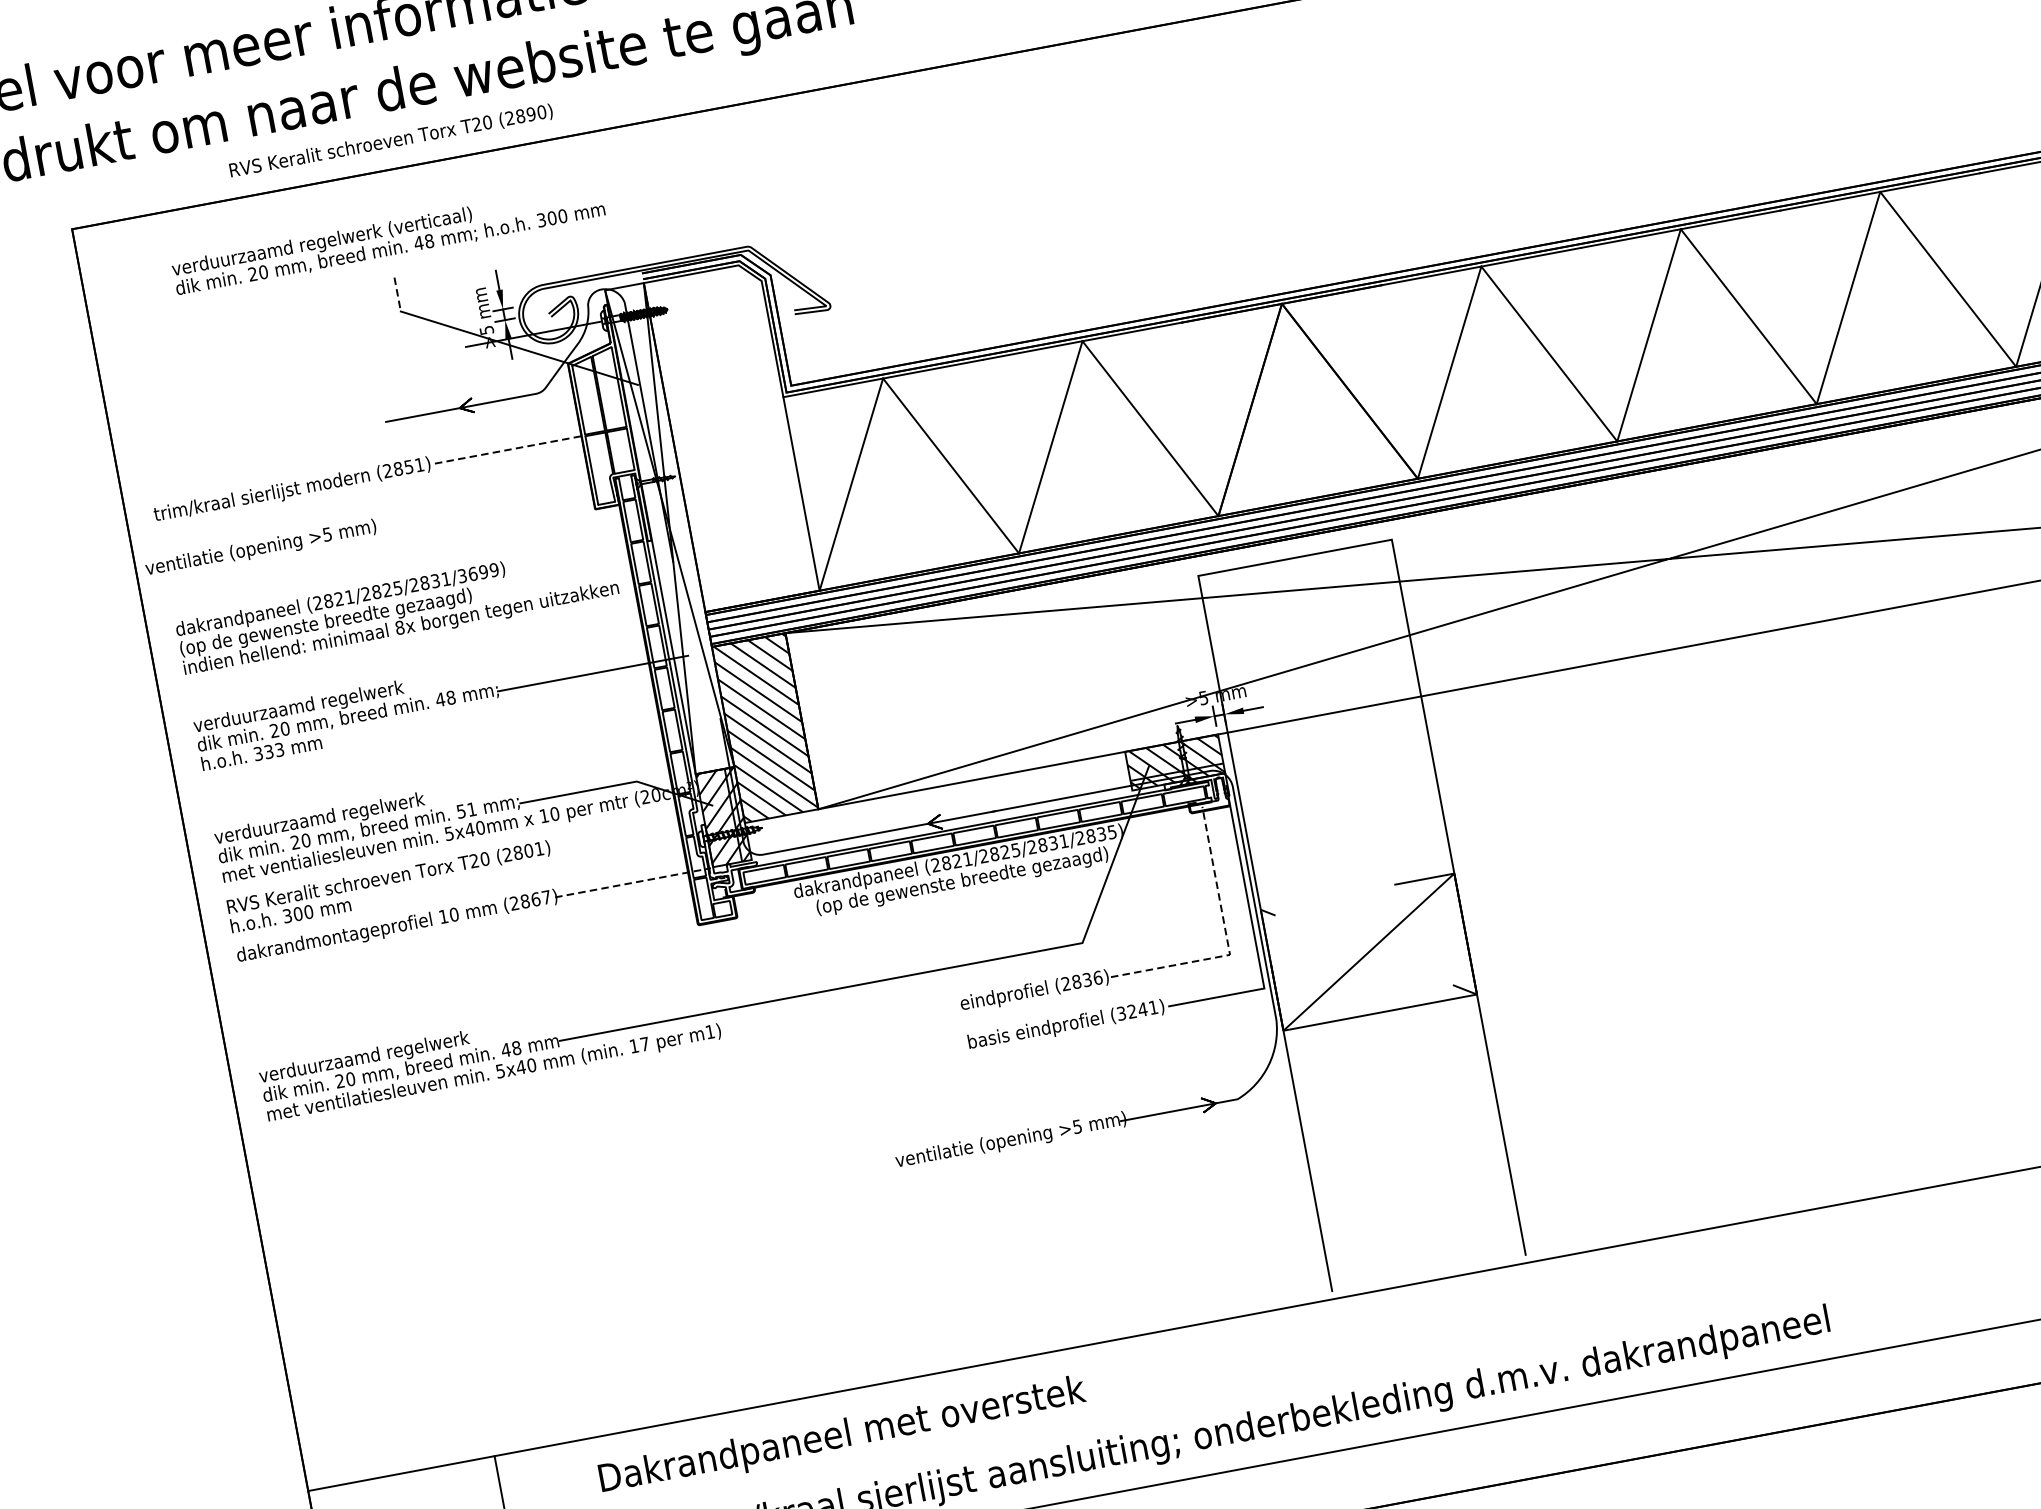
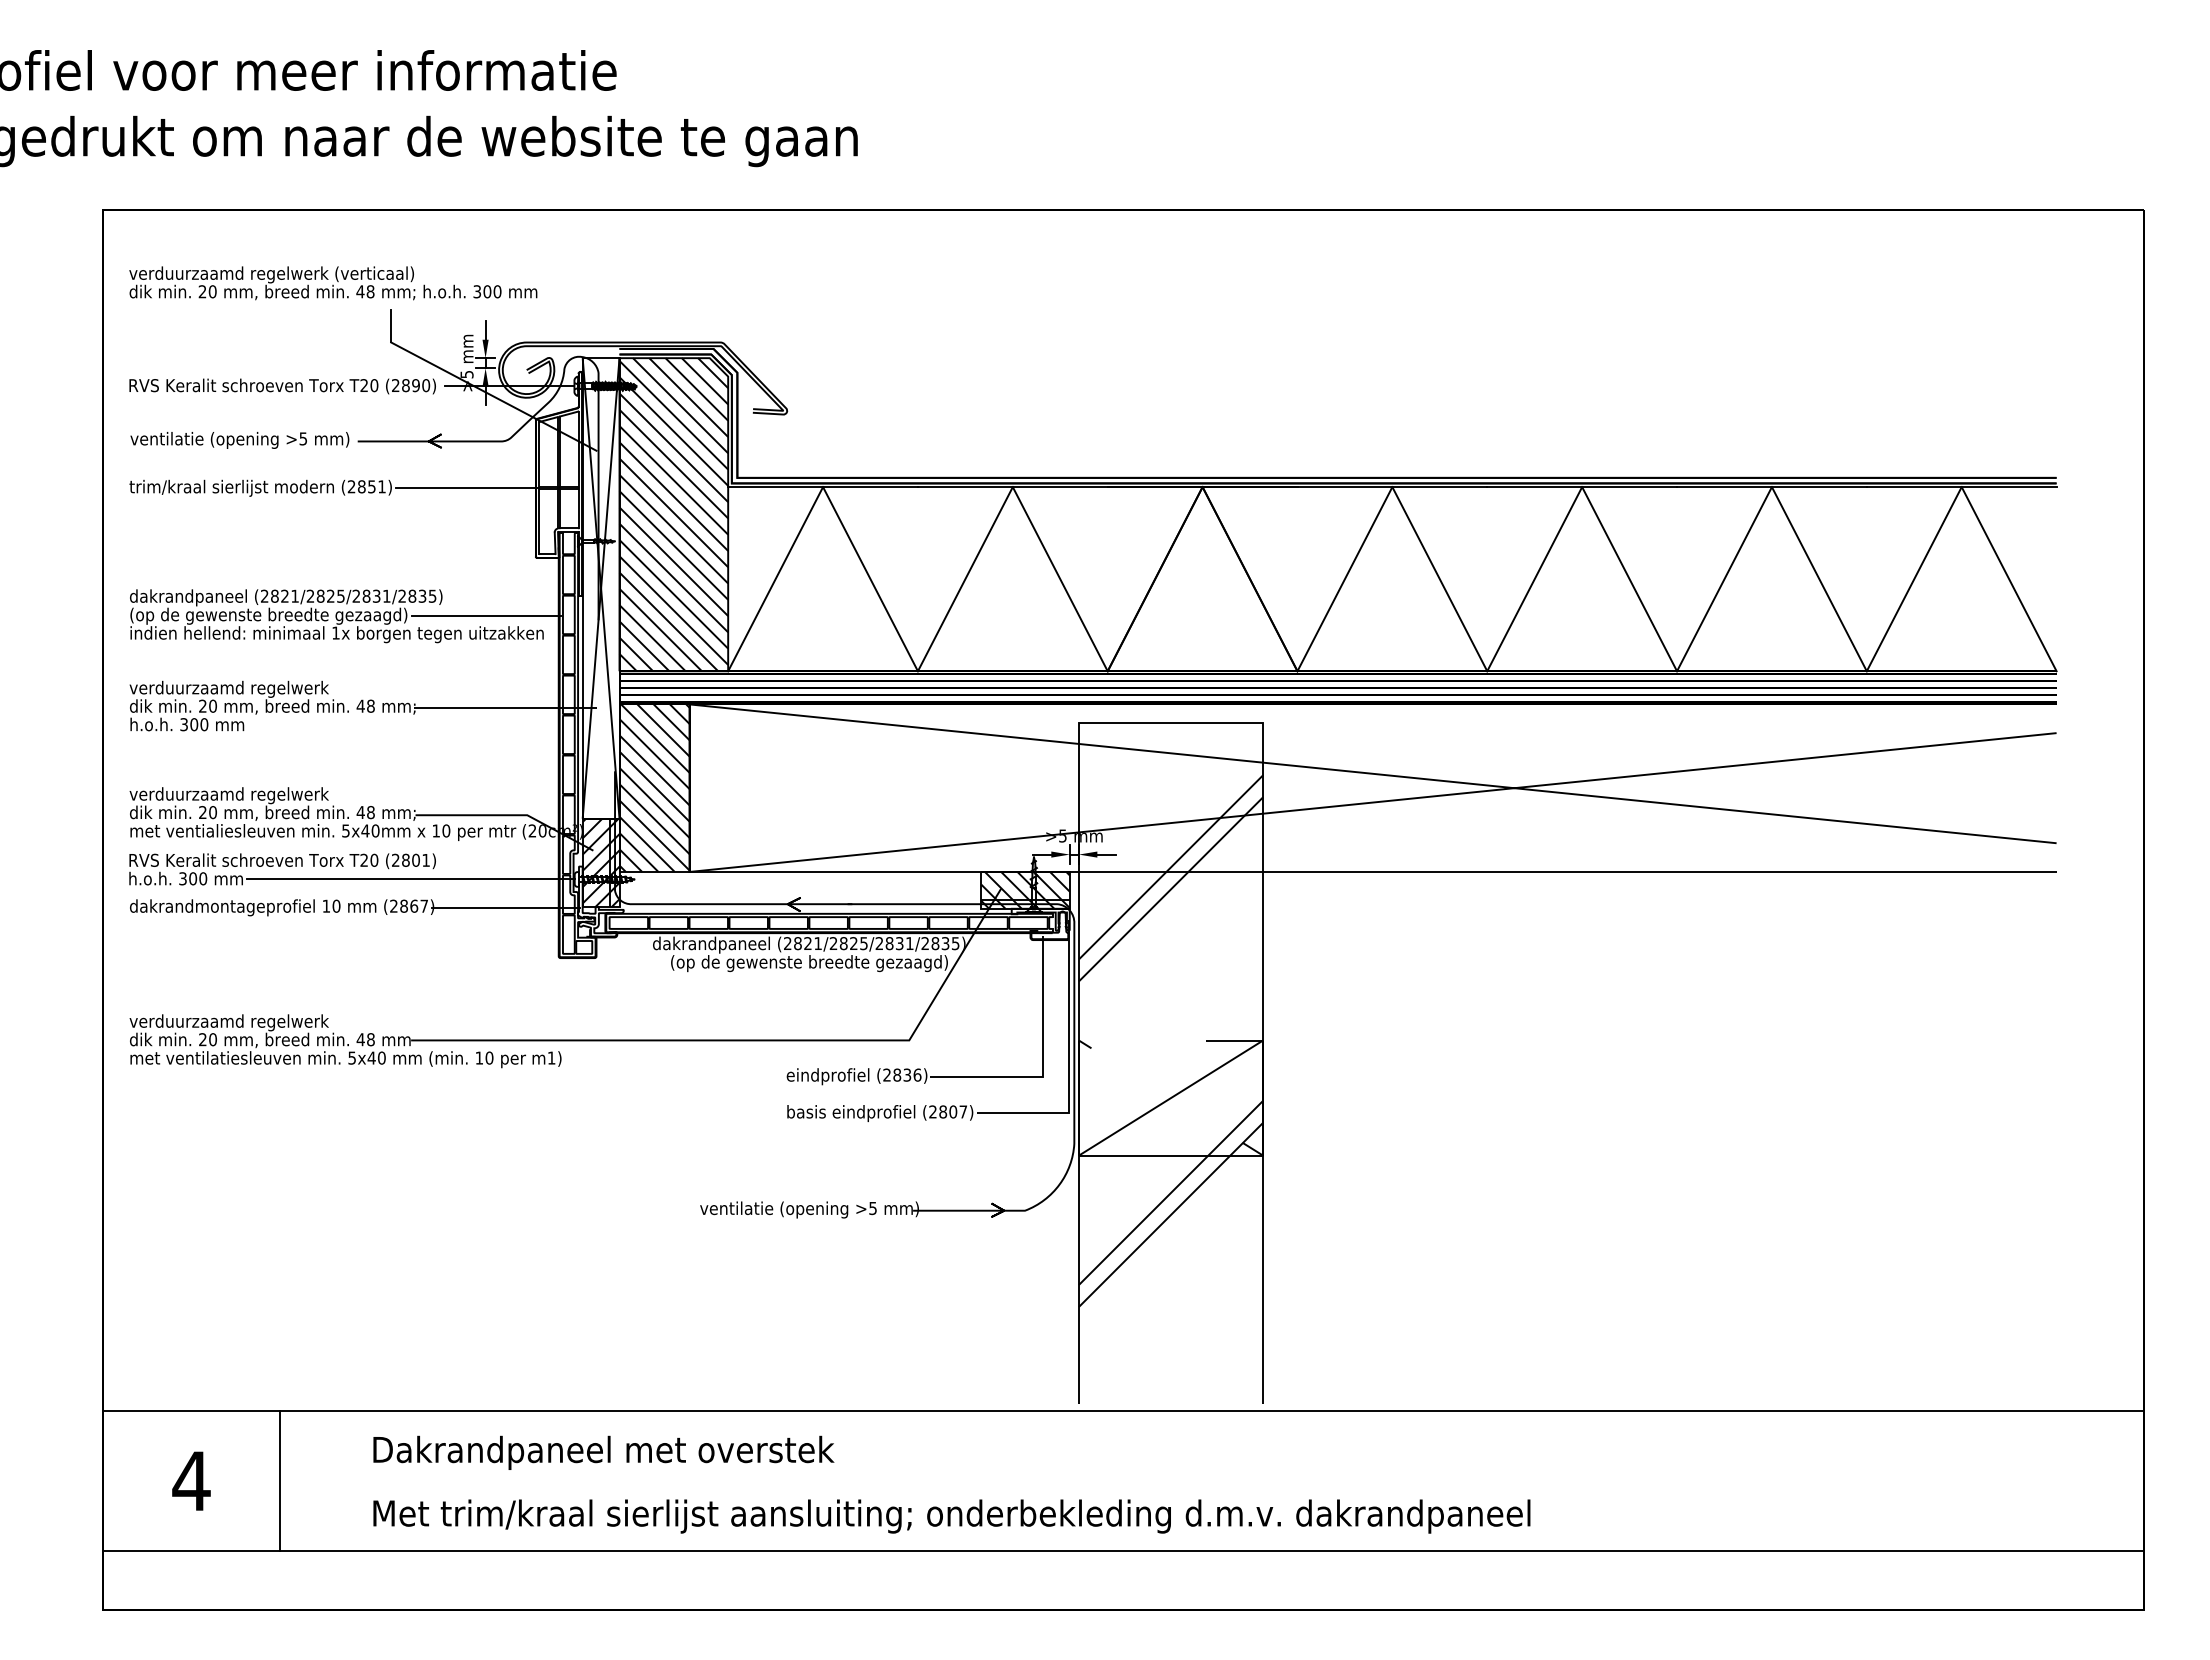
text: (391, 141) -> (282, 386), moved
text: (388, 239) -> (333, 283), moved
line: (398, 294) -> (391, 326), dashed -> solid
hatch: (731, 436) -> (673, 514), added
line: (510, 449) -> (468, 488), dashed -> solid
text: (260, 548) -> (239, 440), moved
text: (478, 572) -> (417, 595), (2821/2825/2831/3699) -> (2821/2825/2831/2835)
line: (554, 579) -> (486, 615), added
text: (399, 627) -> (335, 632), 8x -> 1x
text: (274, 750) -> (199, 724), 333 -> 300
text: (466, 810) -> (365, 812), 51 -> 48
line: (526, 872) -> (410, 879), added
hatch: (1355, 881) -> (1170, 1030), added
line: (633, 882) -> (506, 907), dashed -> solid
hatch: (1359, 904) -> (1170, 1052), added
line: (1227, 941) -> (1042, 1063), dashed -> solid
text: (1136, 1010) -> (947, 1111), (3241) -> (2807)
text: (644, 1043) -> (489, 1057), 17 -> 10

